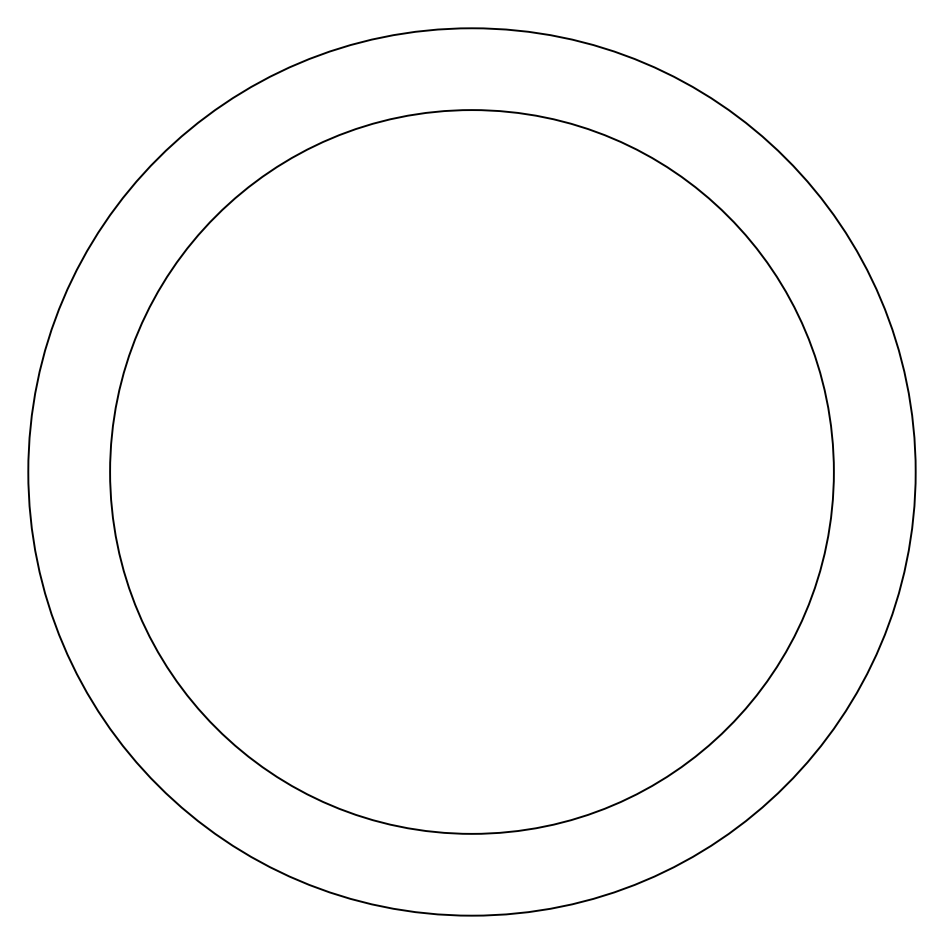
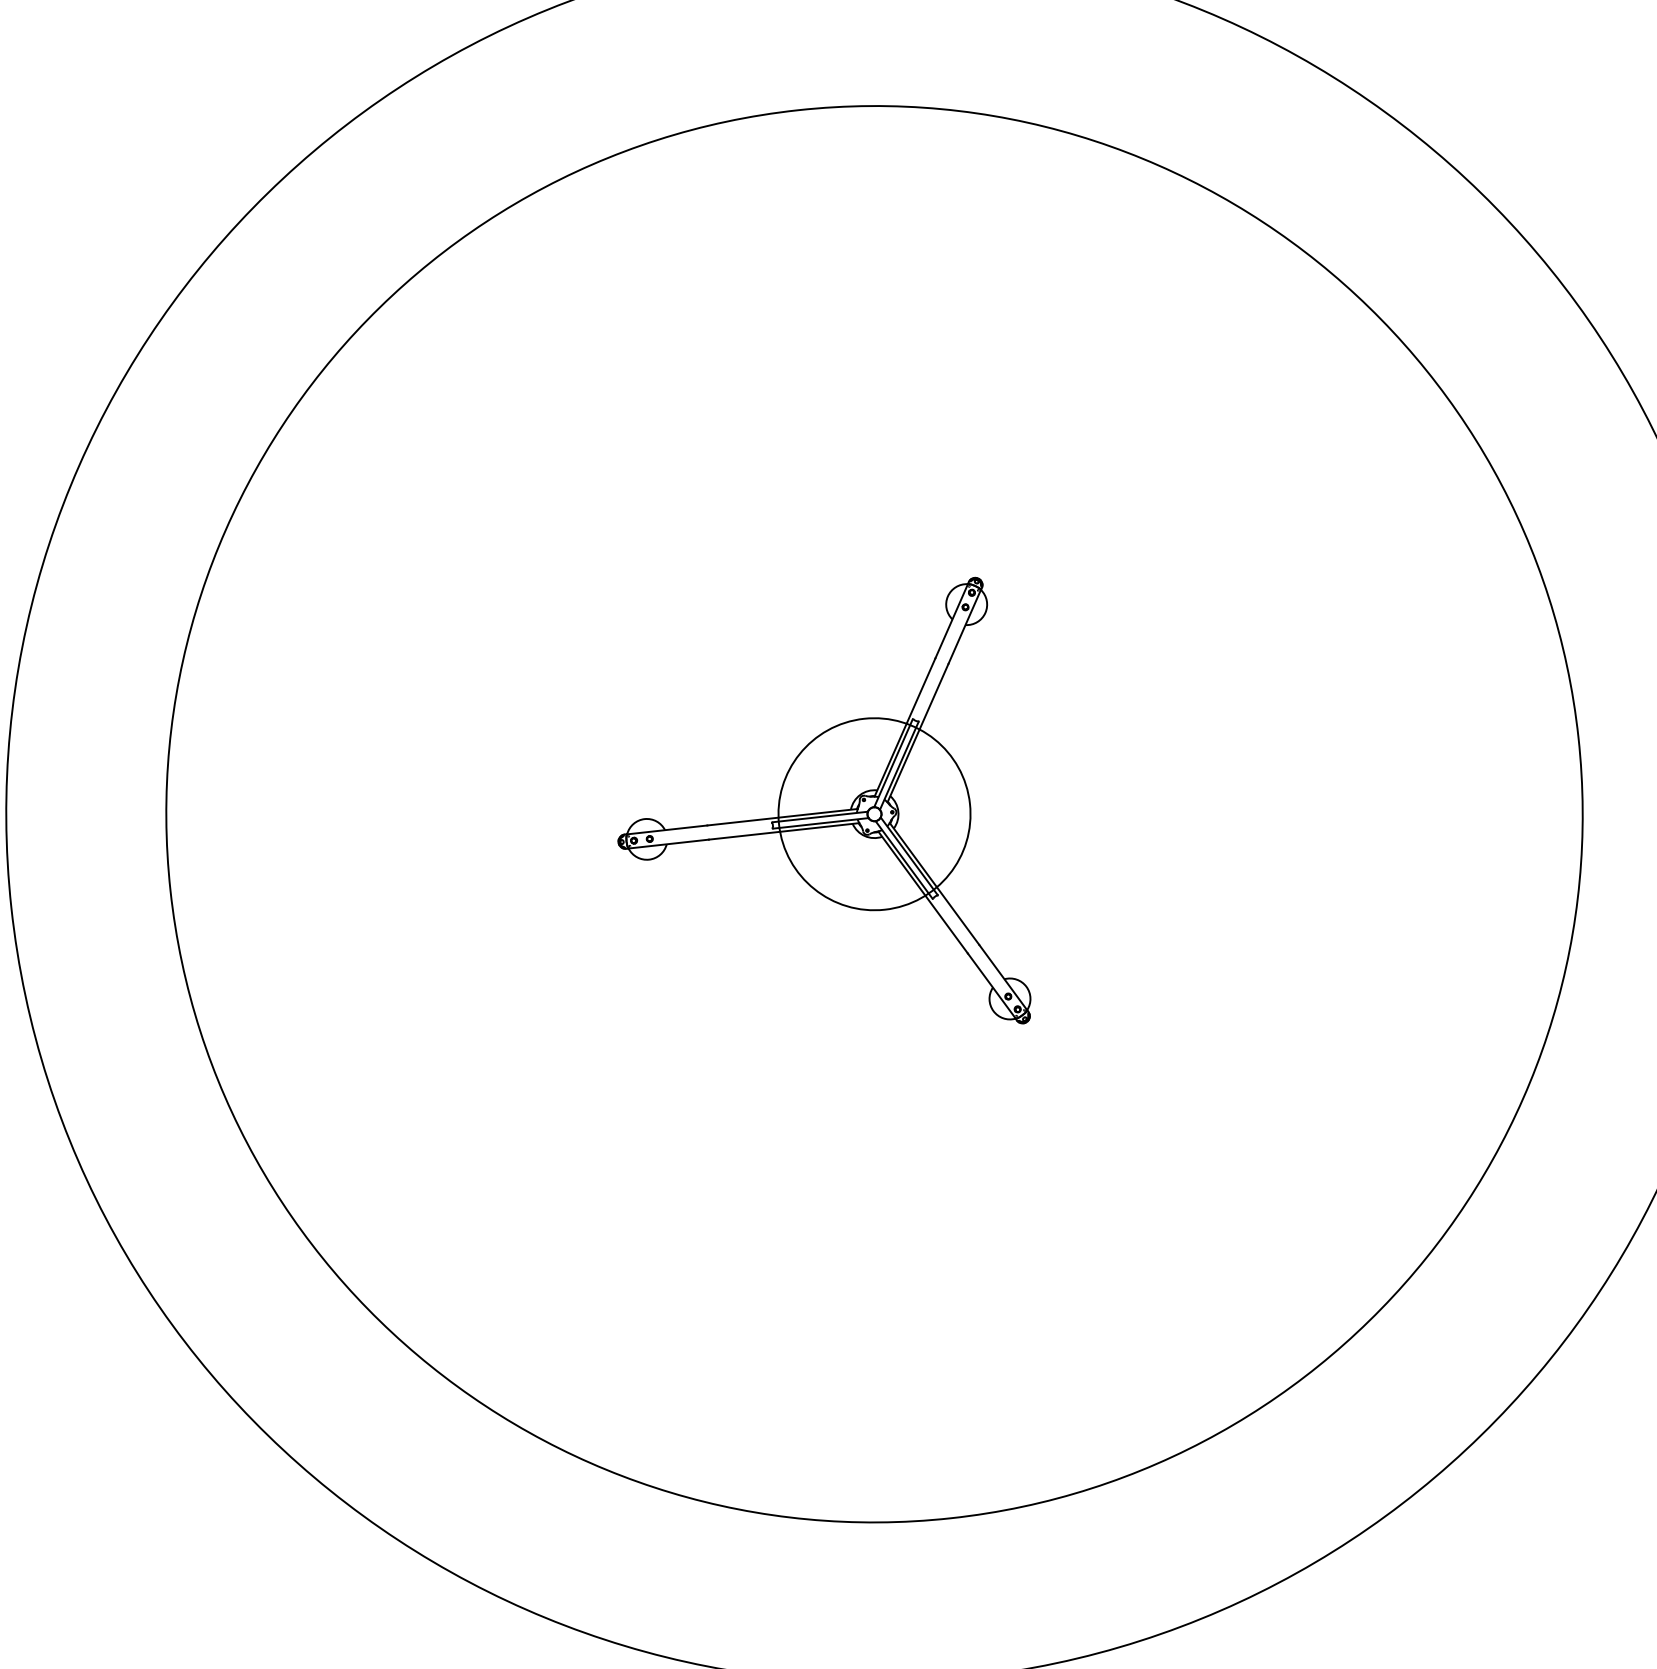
part: (440, 471) -> (813, 819), added

